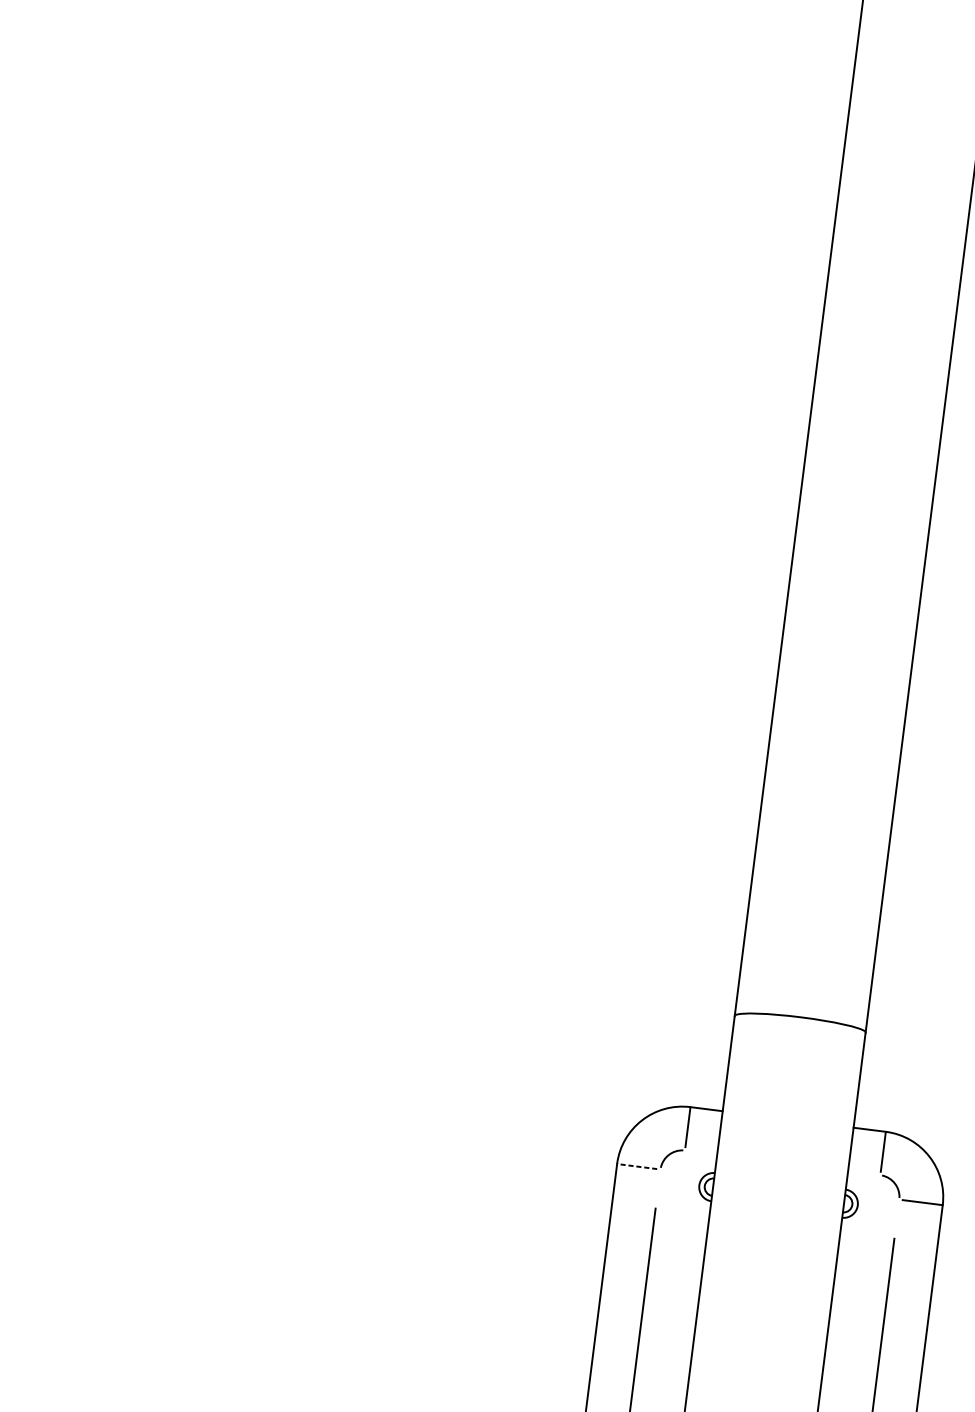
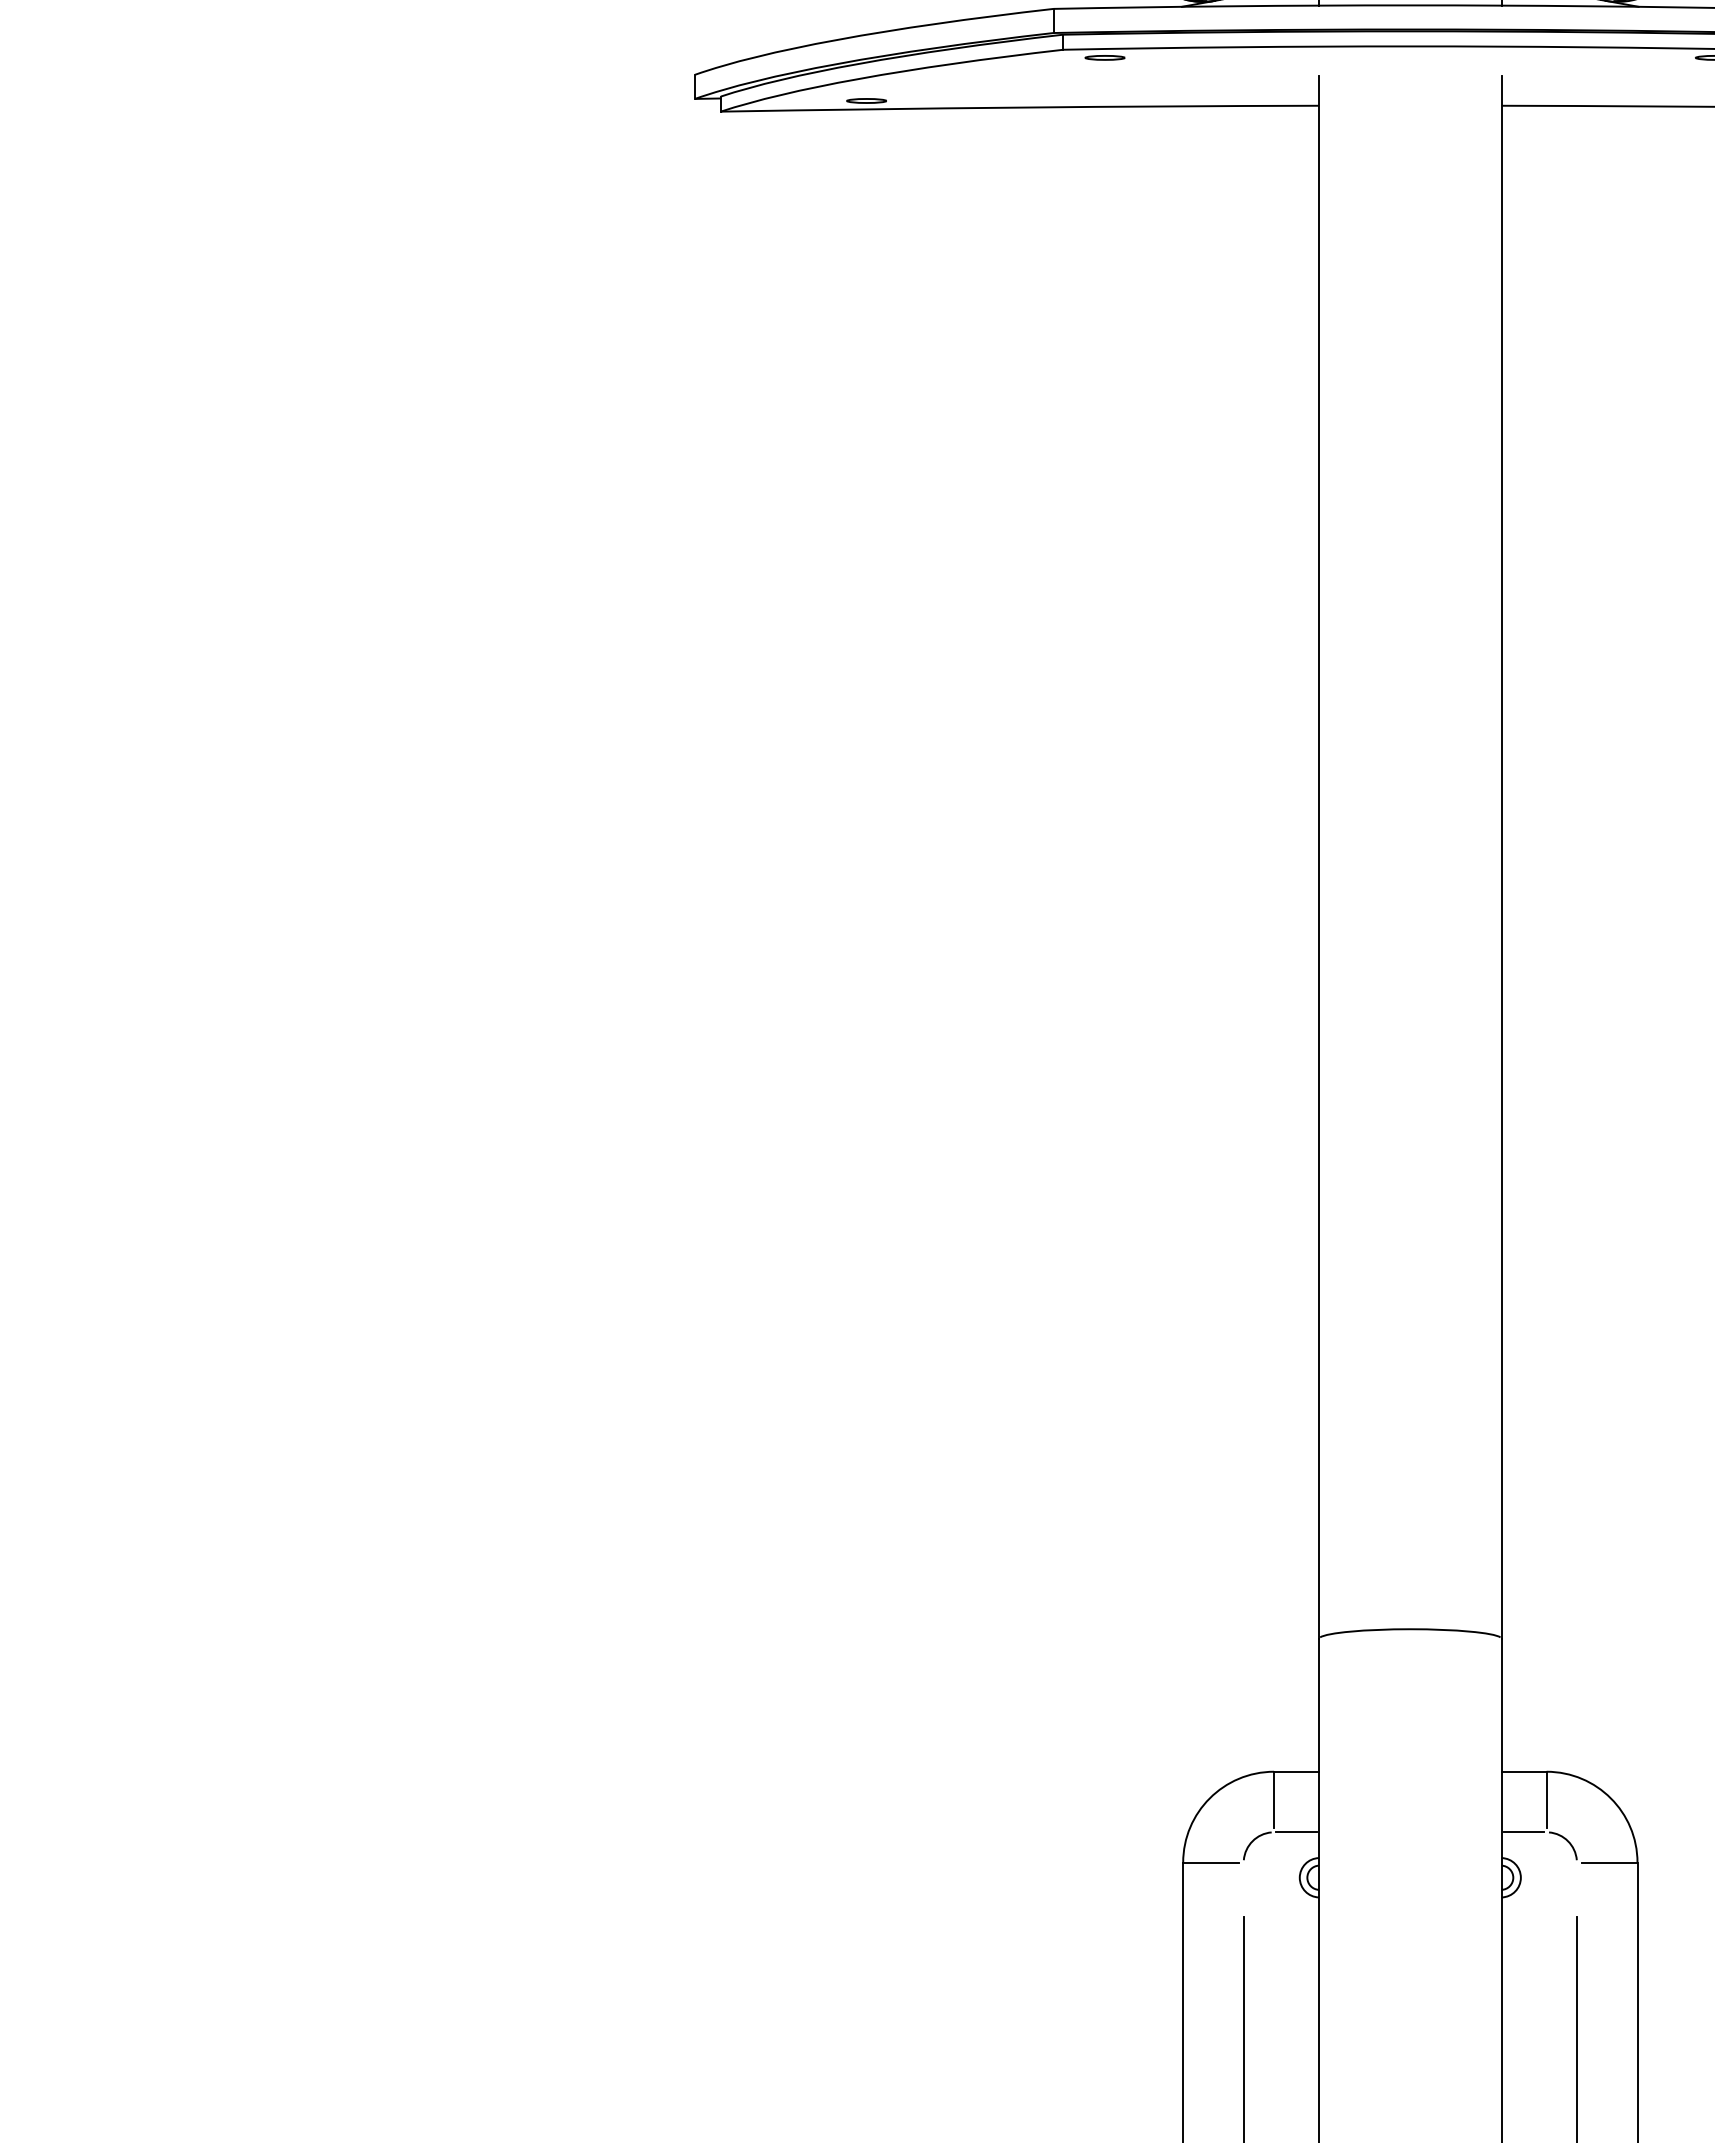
line: (701, 1152) -> (1296, 1832), added
line: (637, 1166) -> (1211, 1862), dashed -> solid
line: (863, 1173) -> (1523, 1832), added

